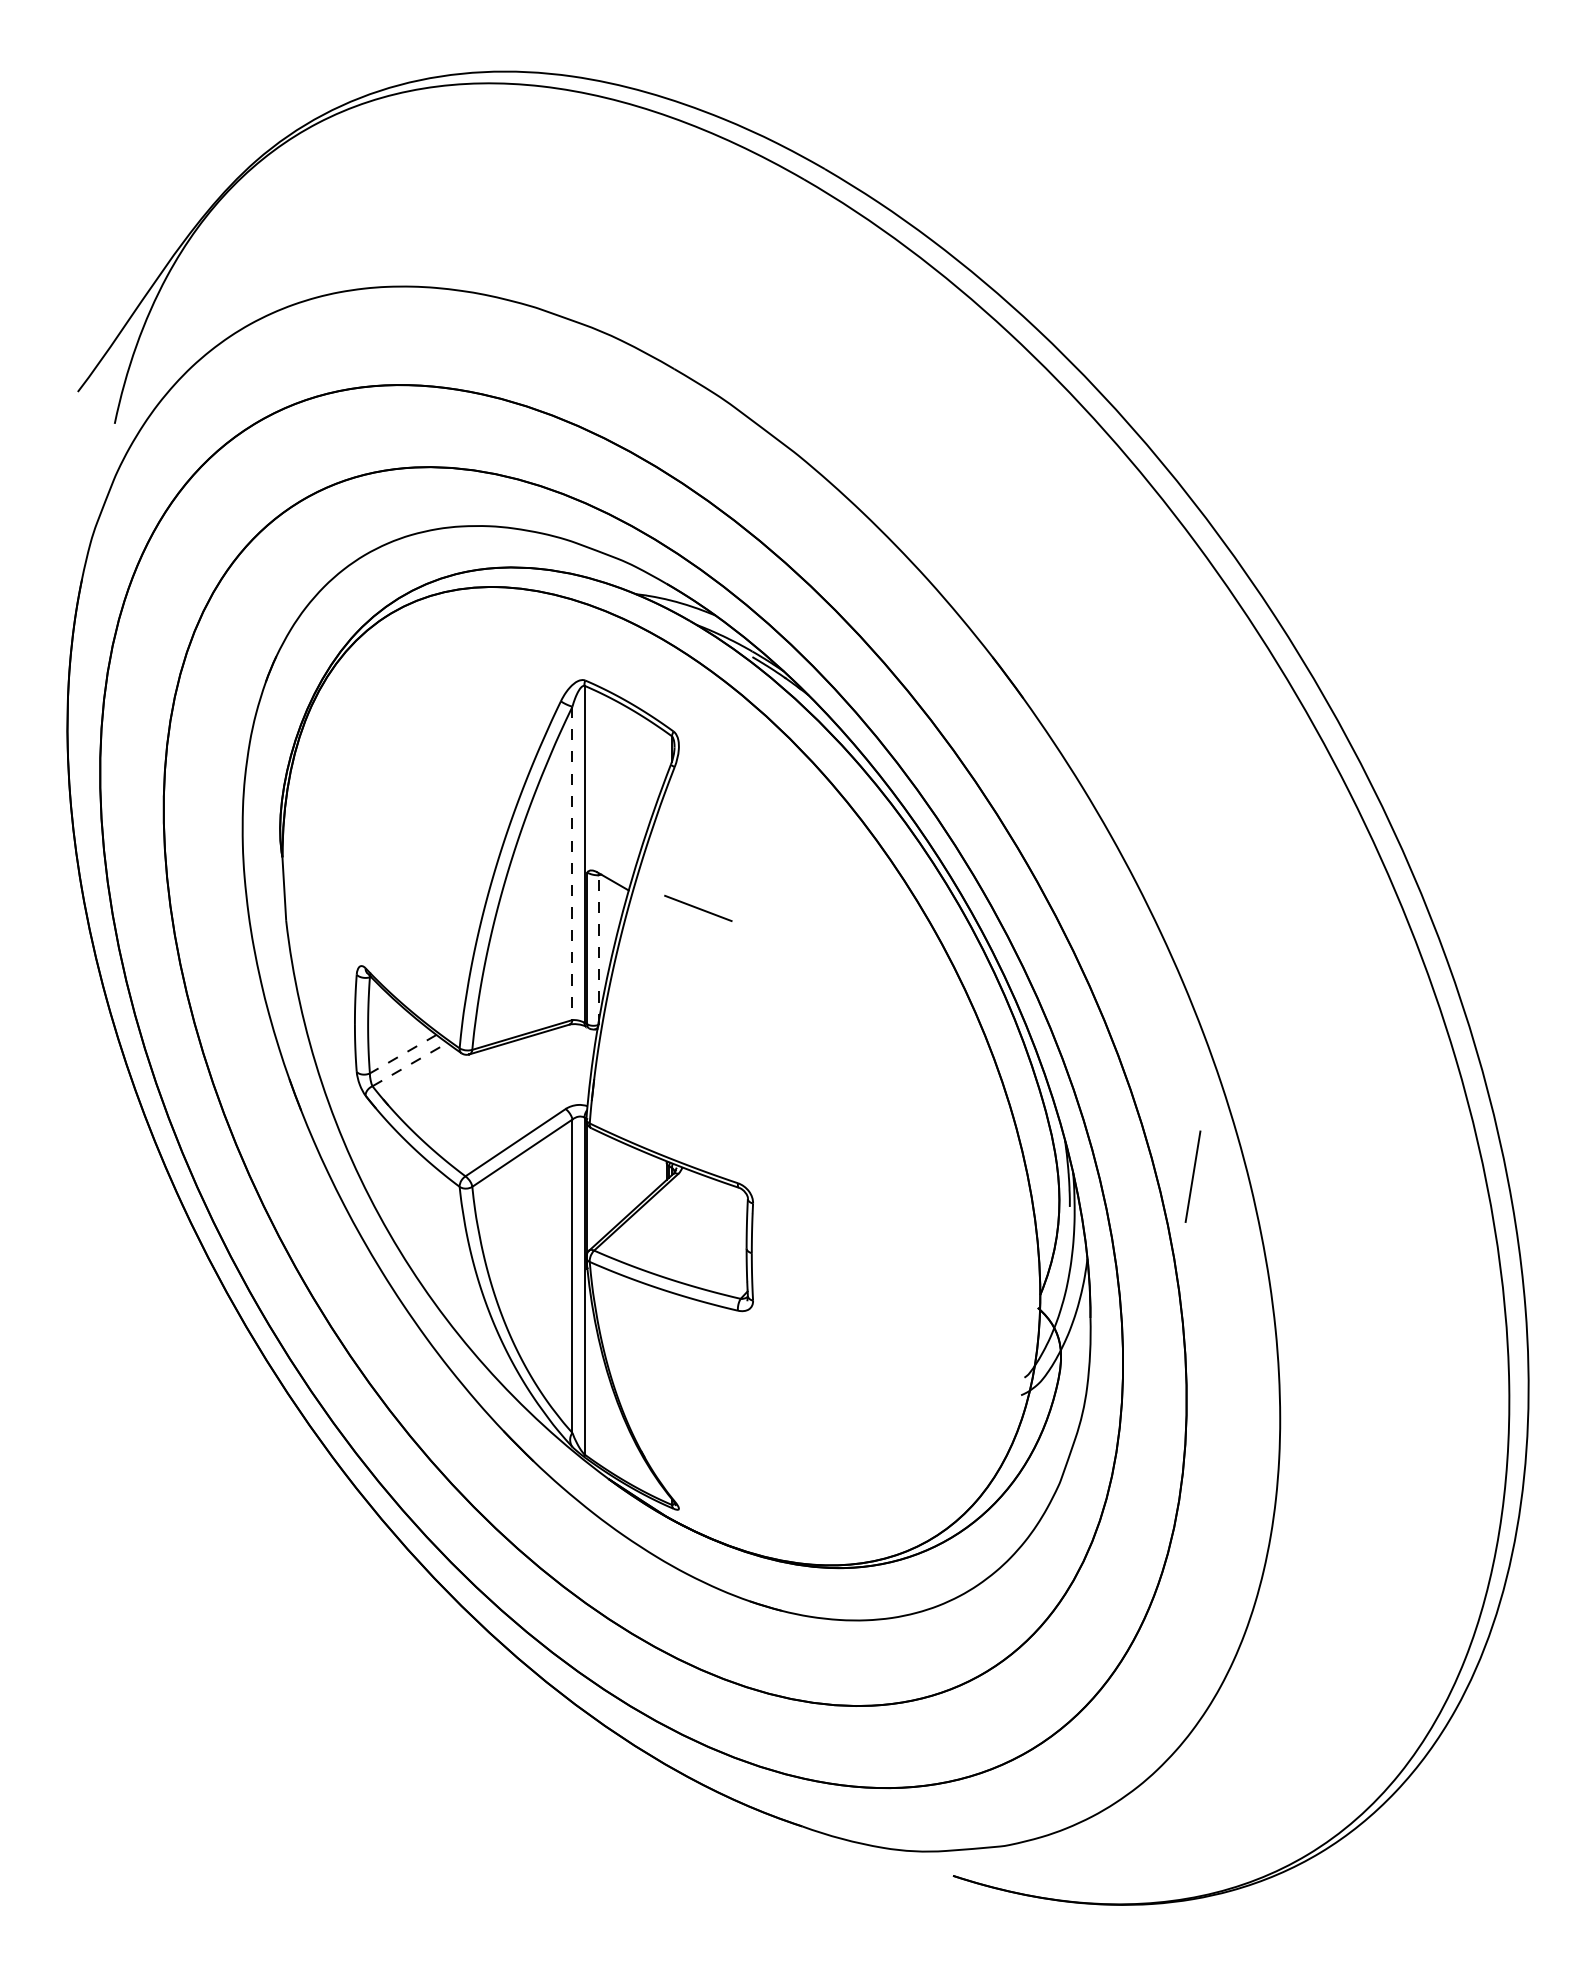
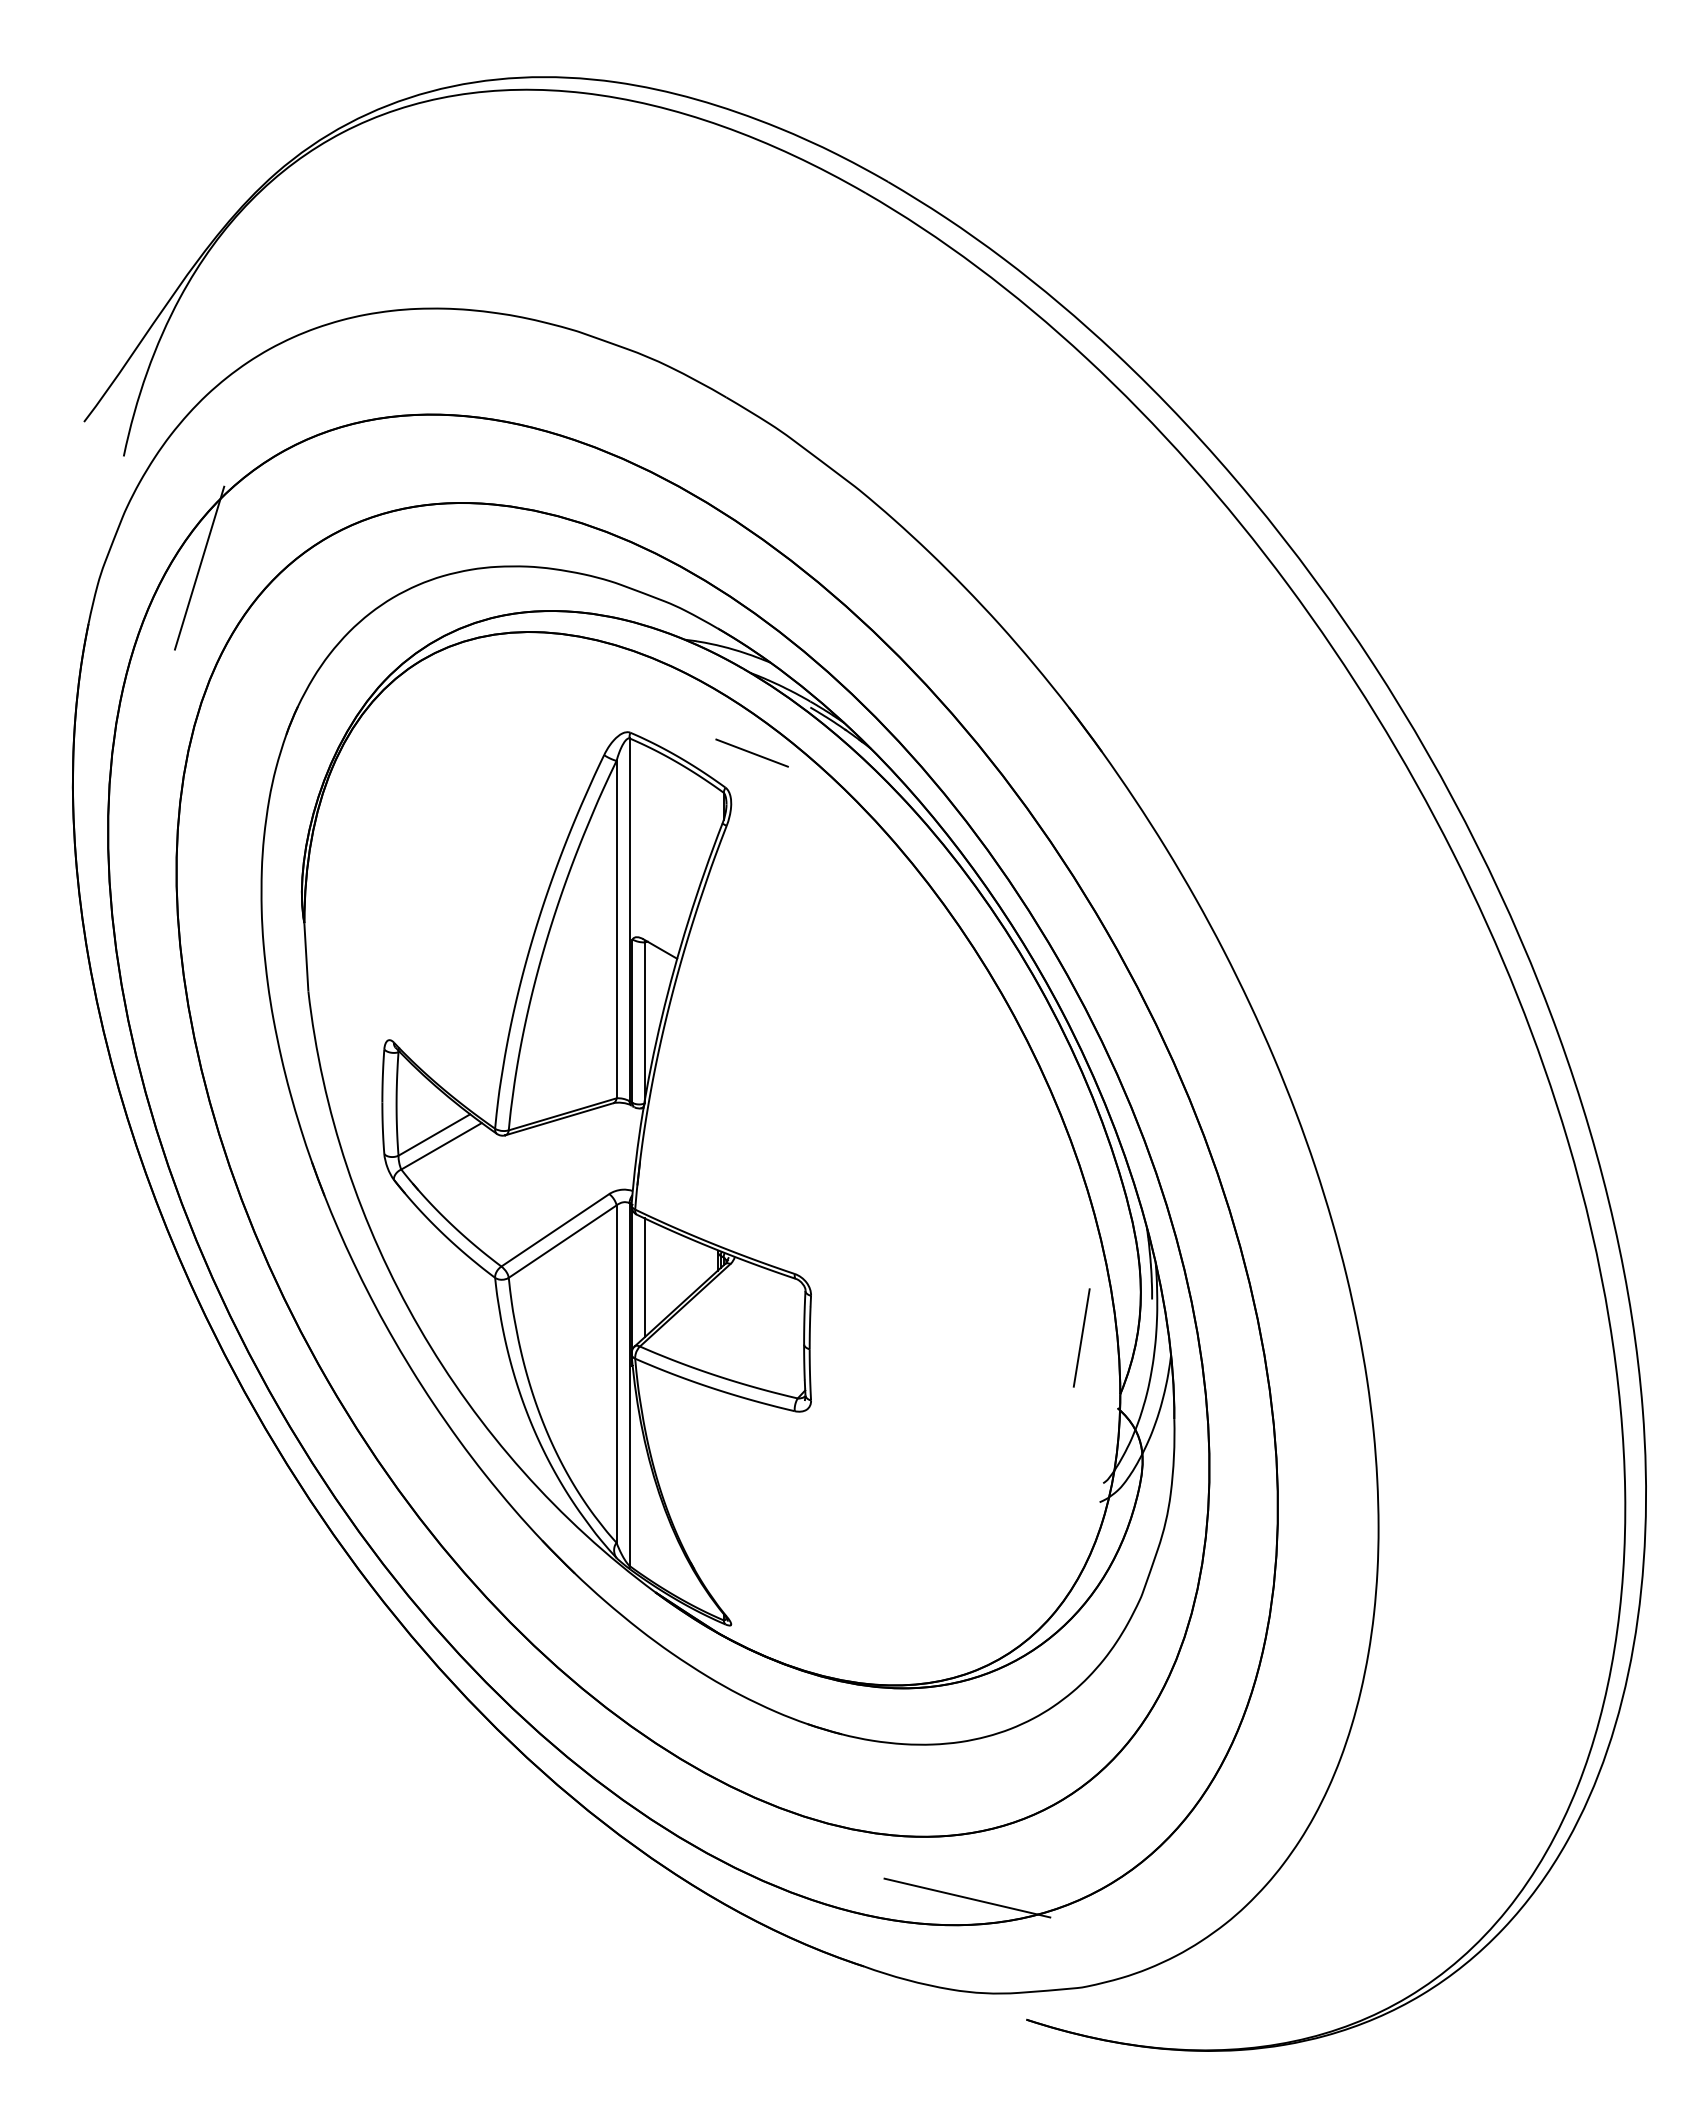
line: (185, 527) -> (199, 567), added
line: (572, 863) -> (616, 929), dashed -> solid
line: (697, 907) -> (751, 752), moved
line: (598, 949) -> (644, 1022), dashed -> solid
line: (402, 1054) -> (433, 1135), dashed -> solid
line: (410, 1064) -> (442, 1146), dashed -> solid
line: (1192, 1176) -> (1081, 1337), moved
line: (598, 1186) -> (644, 1277), added
line: (898, 1762) -> (967, 1897), added

